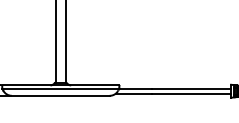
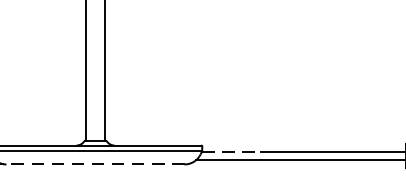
line: (135, 88) -> (231, 151), solid -> dashed
line: (60, 95) -> (94, 163), solid -> dashed

